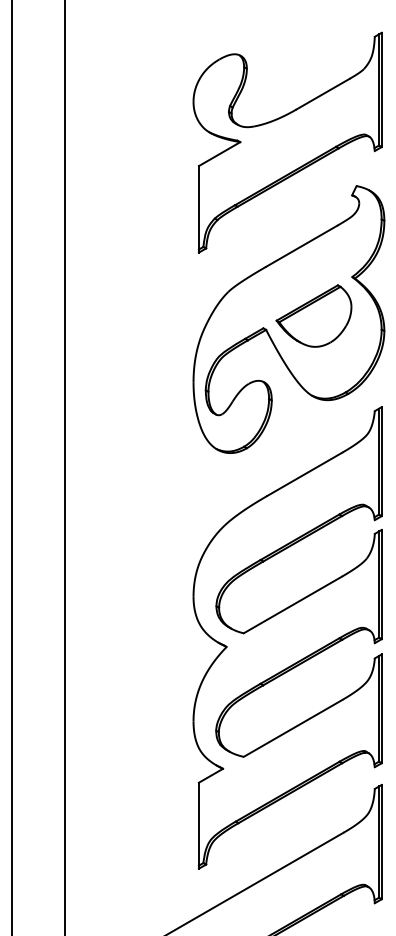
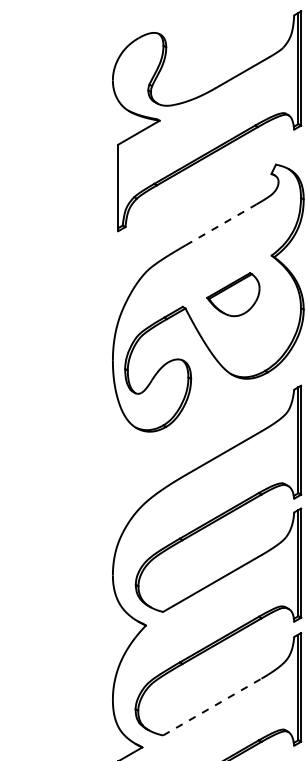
line: (301, 246) -> (220, 225), solid -> dashed
part: (313, 315) -> (232, 294), size x0.7
line: (292, 728) -> (211, 707), solid -> dashed

